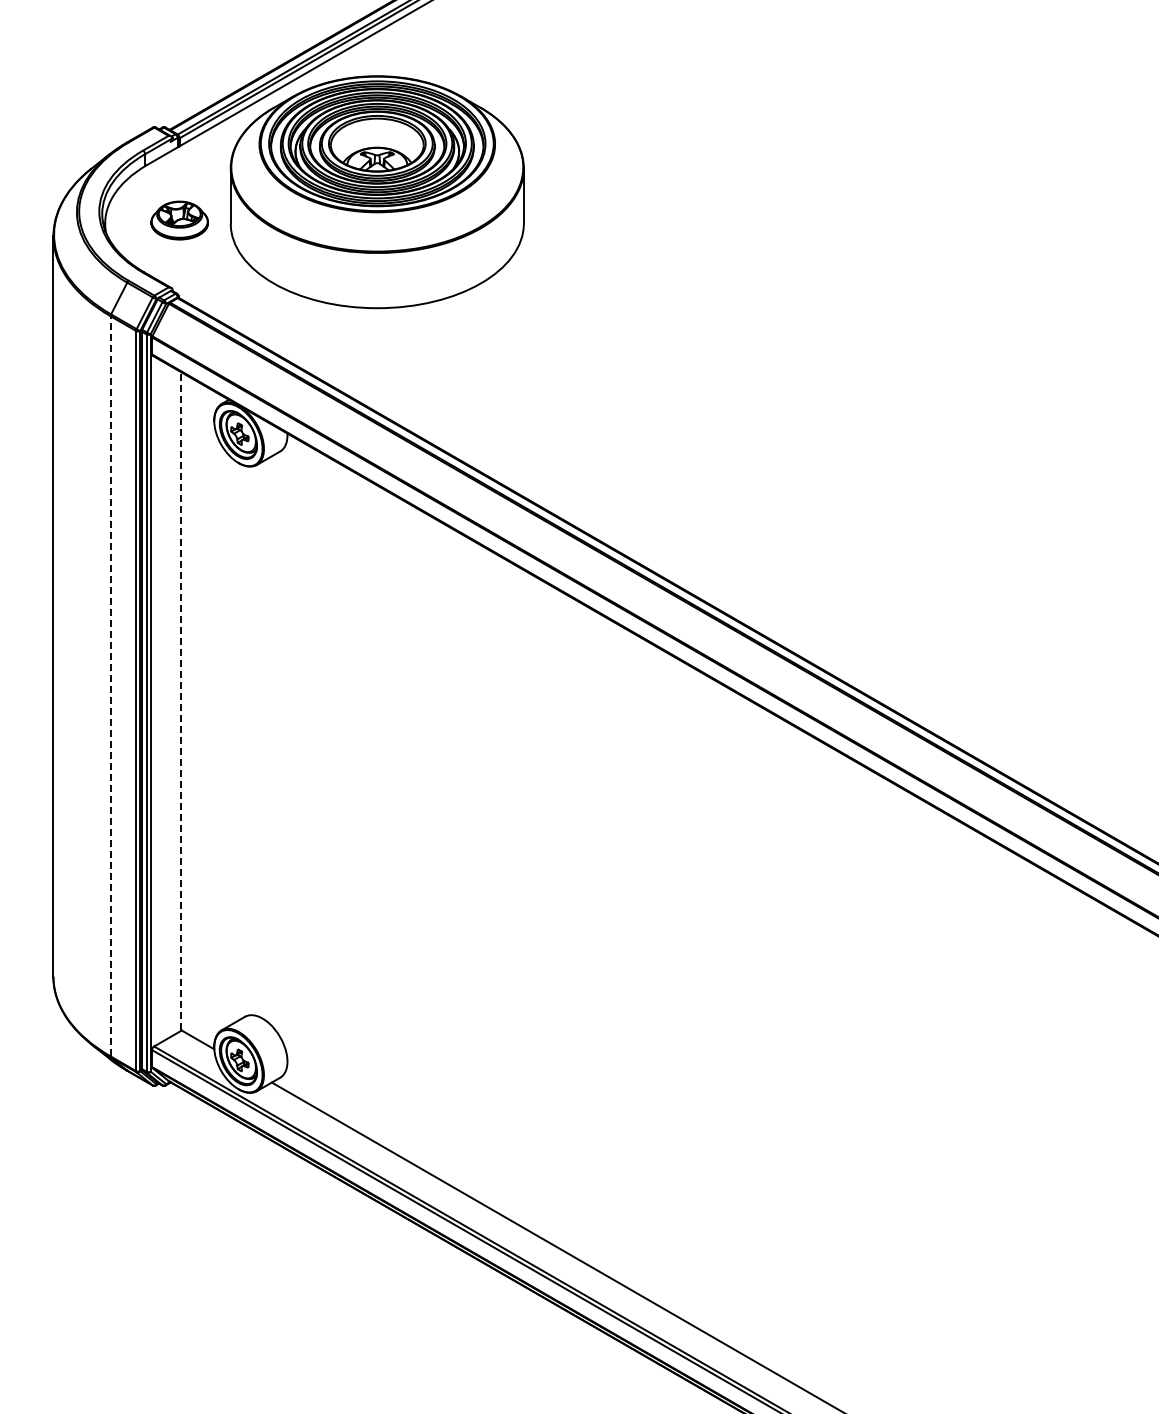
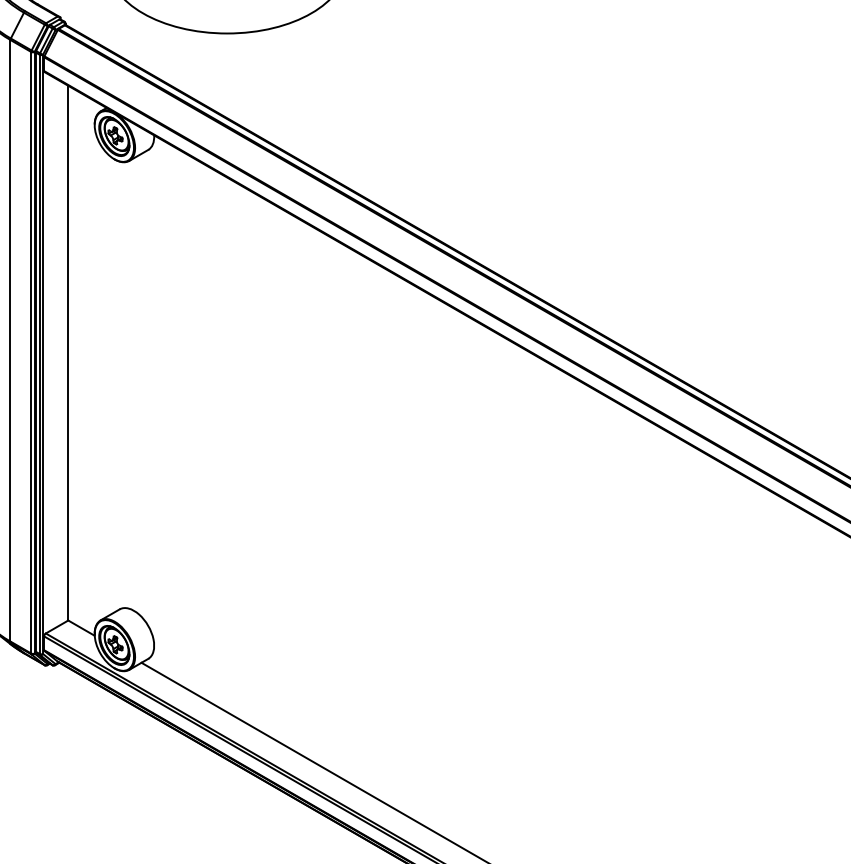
line: (110, 685) -> (10, 340), dashed -> solid
line: (181, 701) -> (68, 353), dashed -> solid

